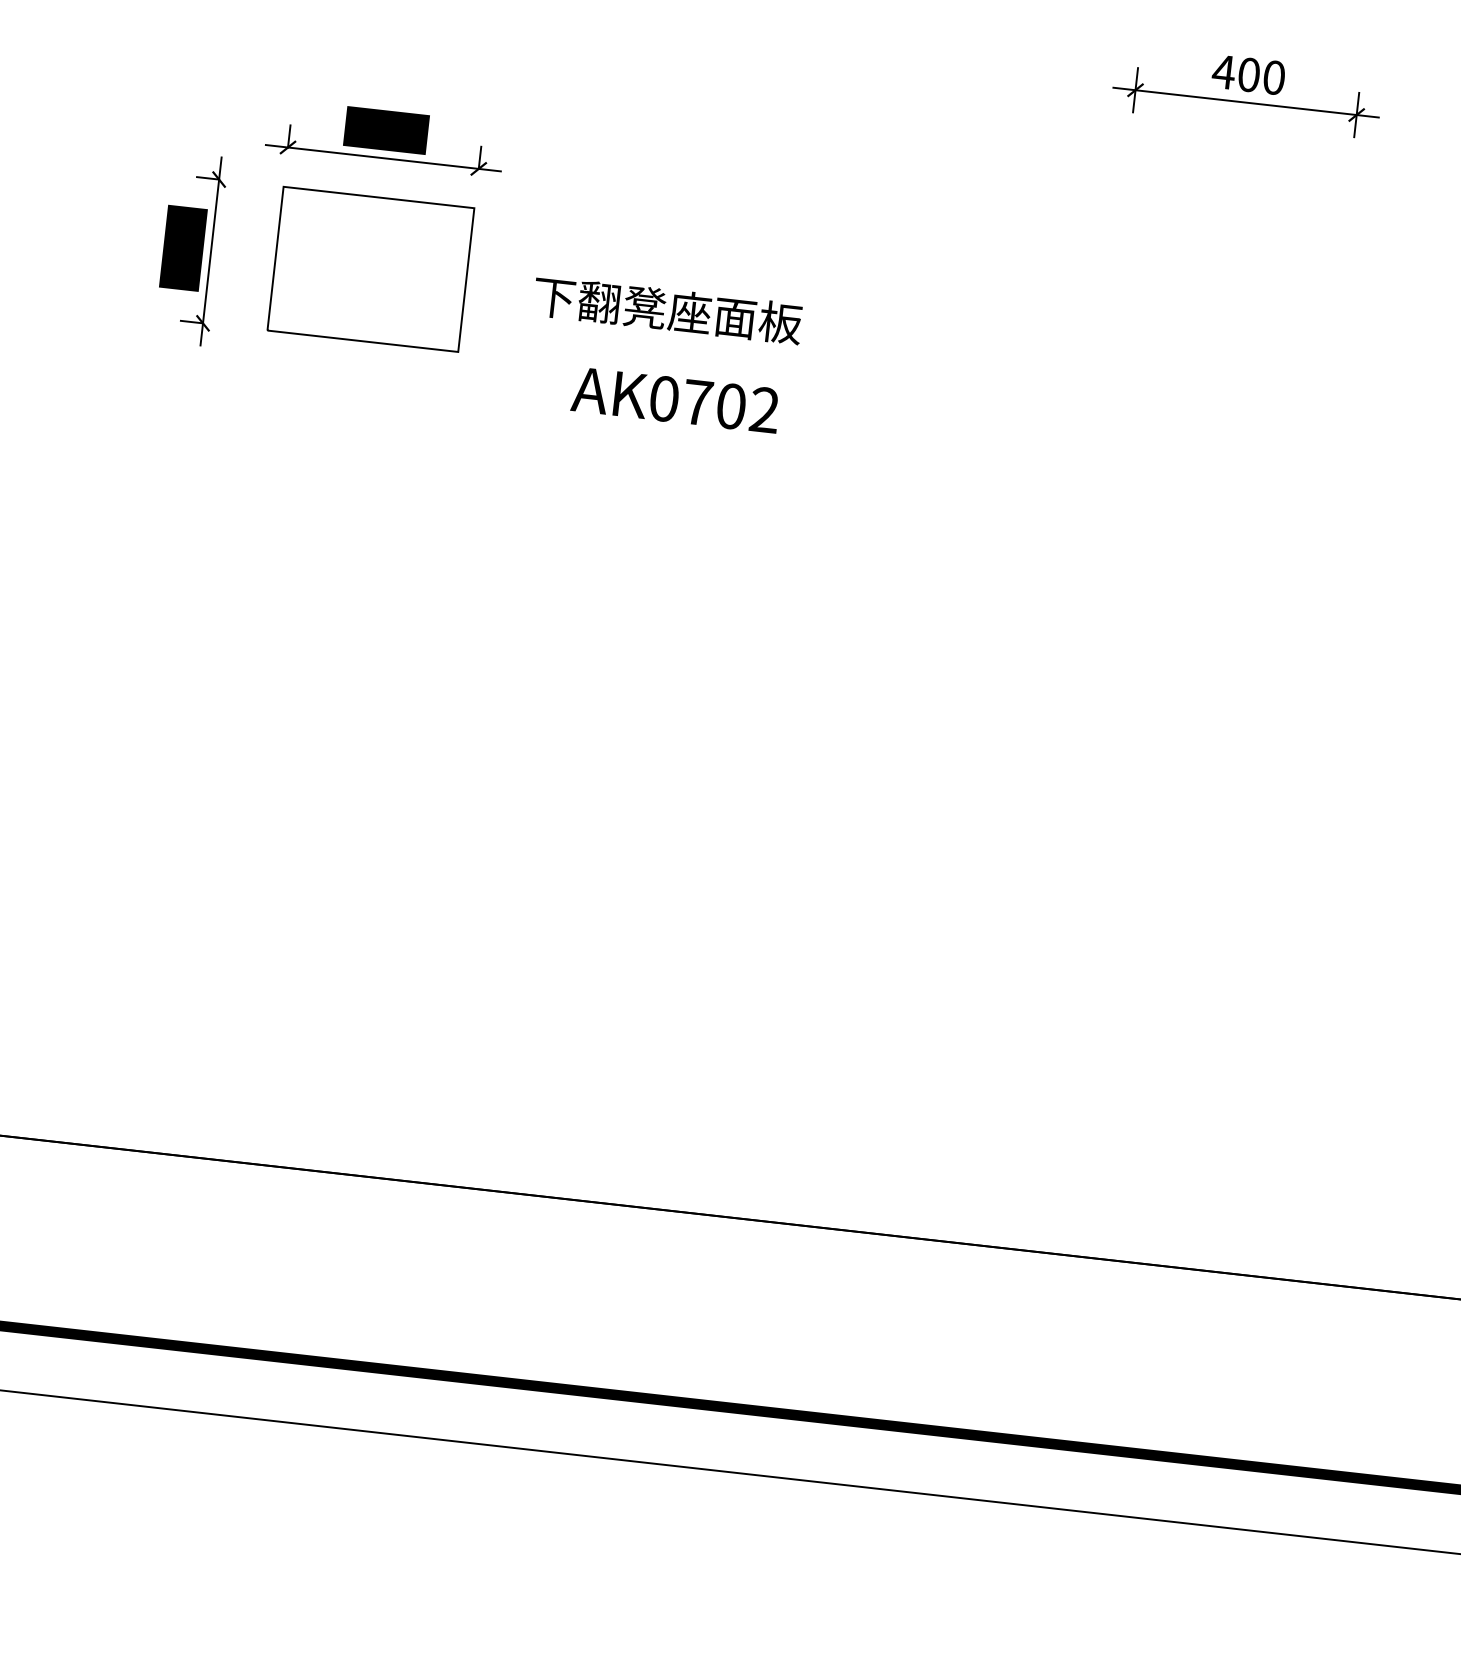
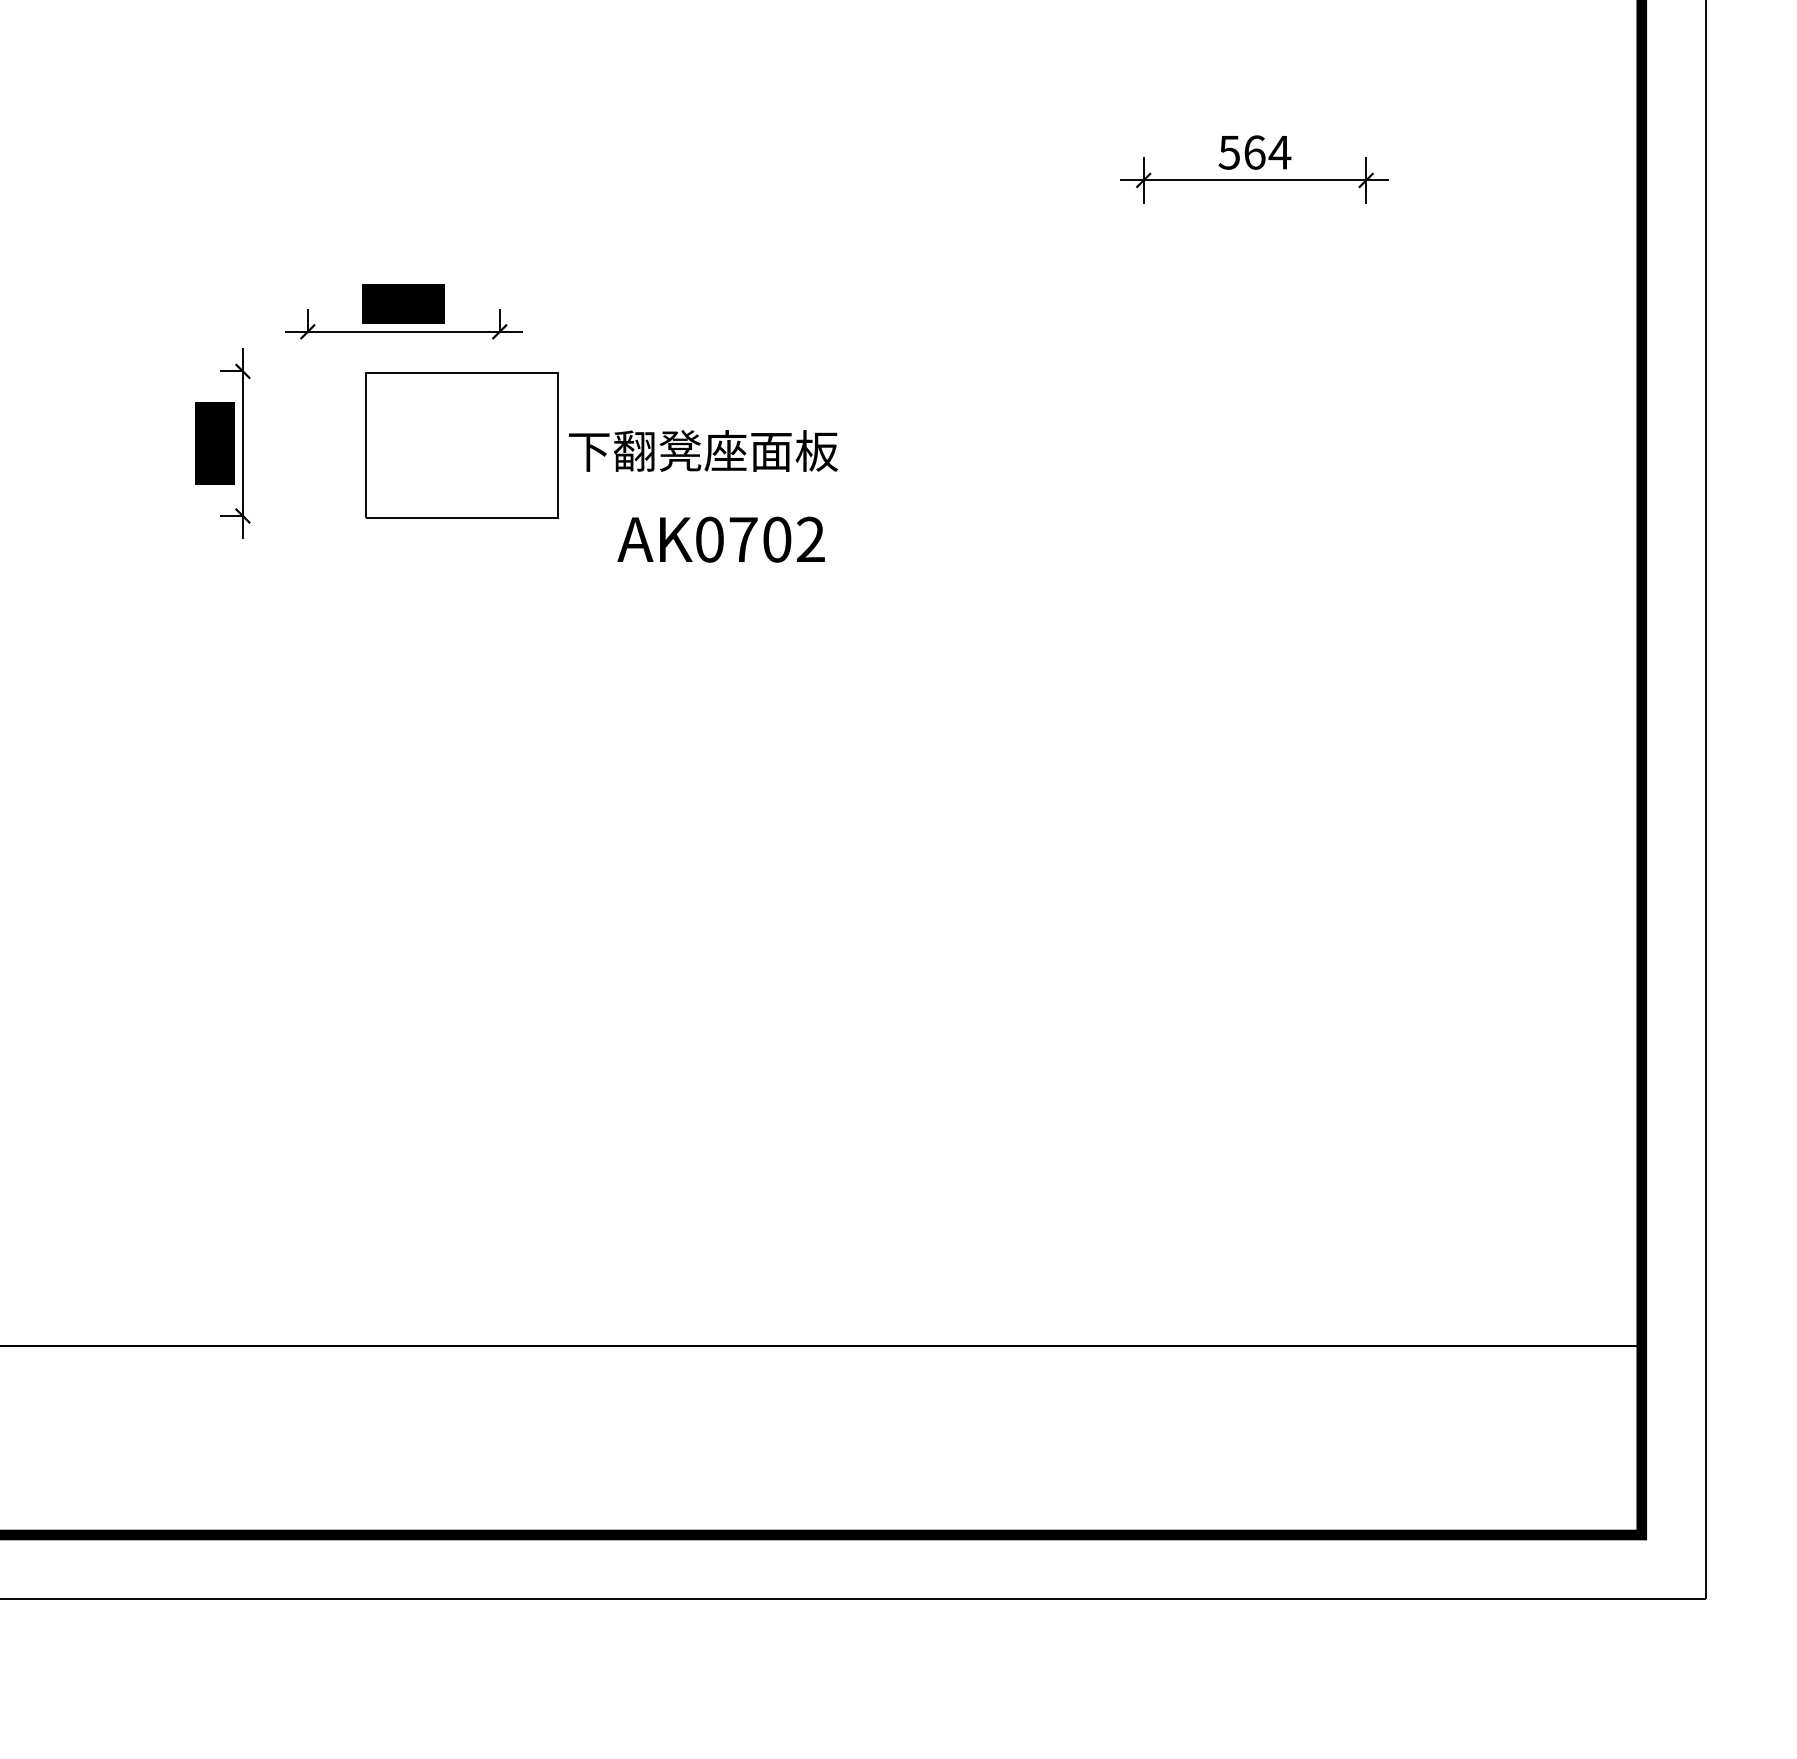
text: (1248, 74) -> (1254, 152), 400 -> 564
part: (370, 269) -> (461, 445), moved

